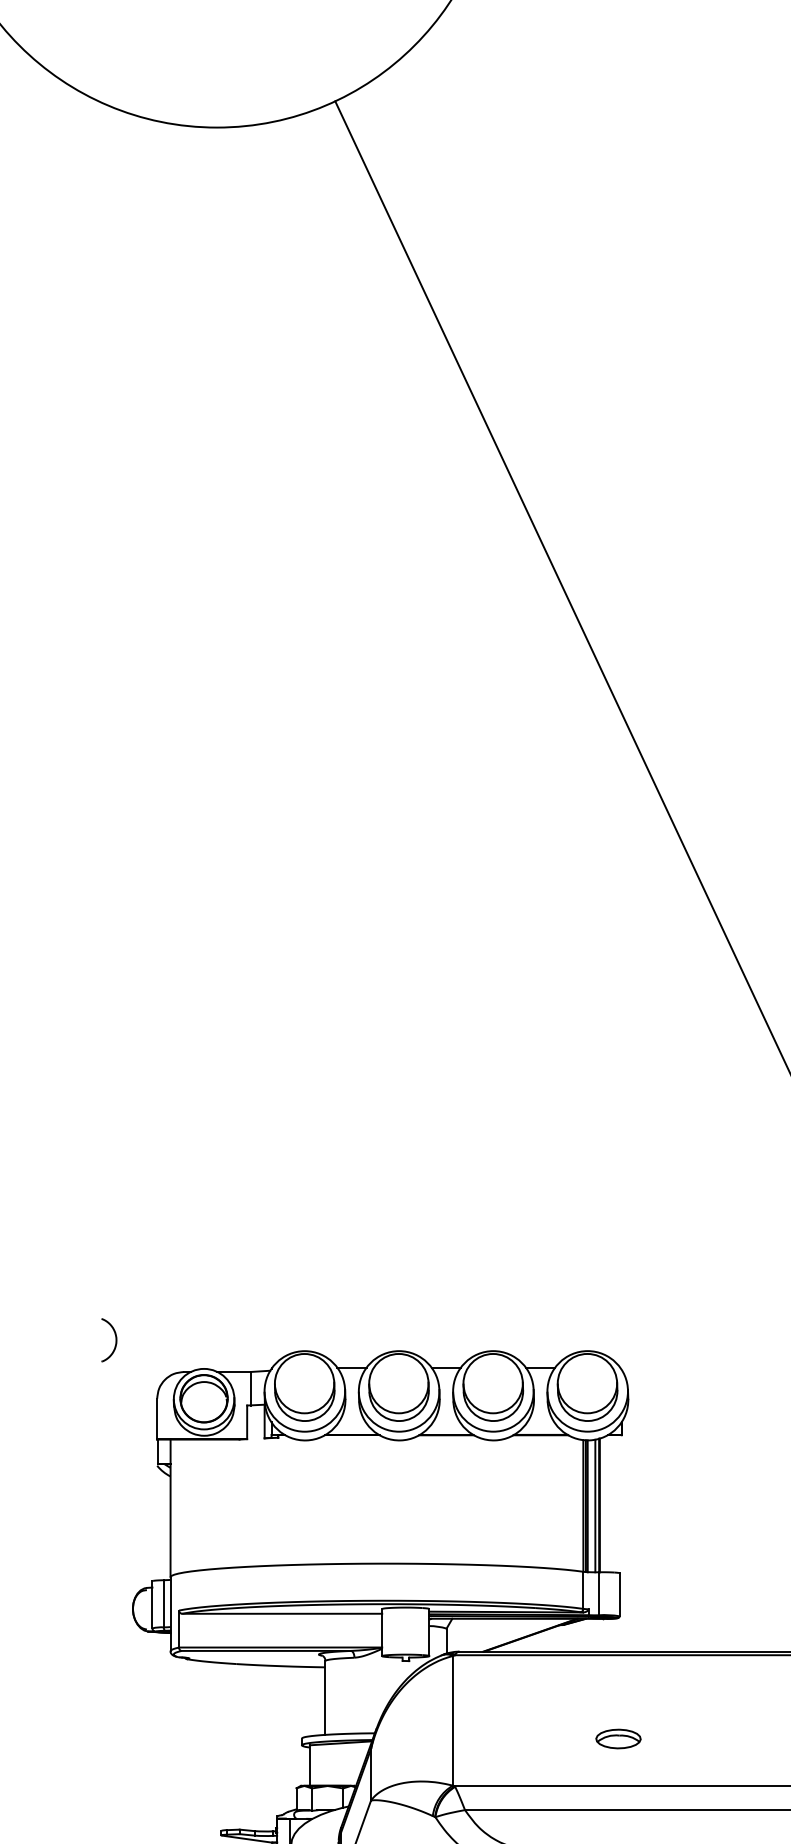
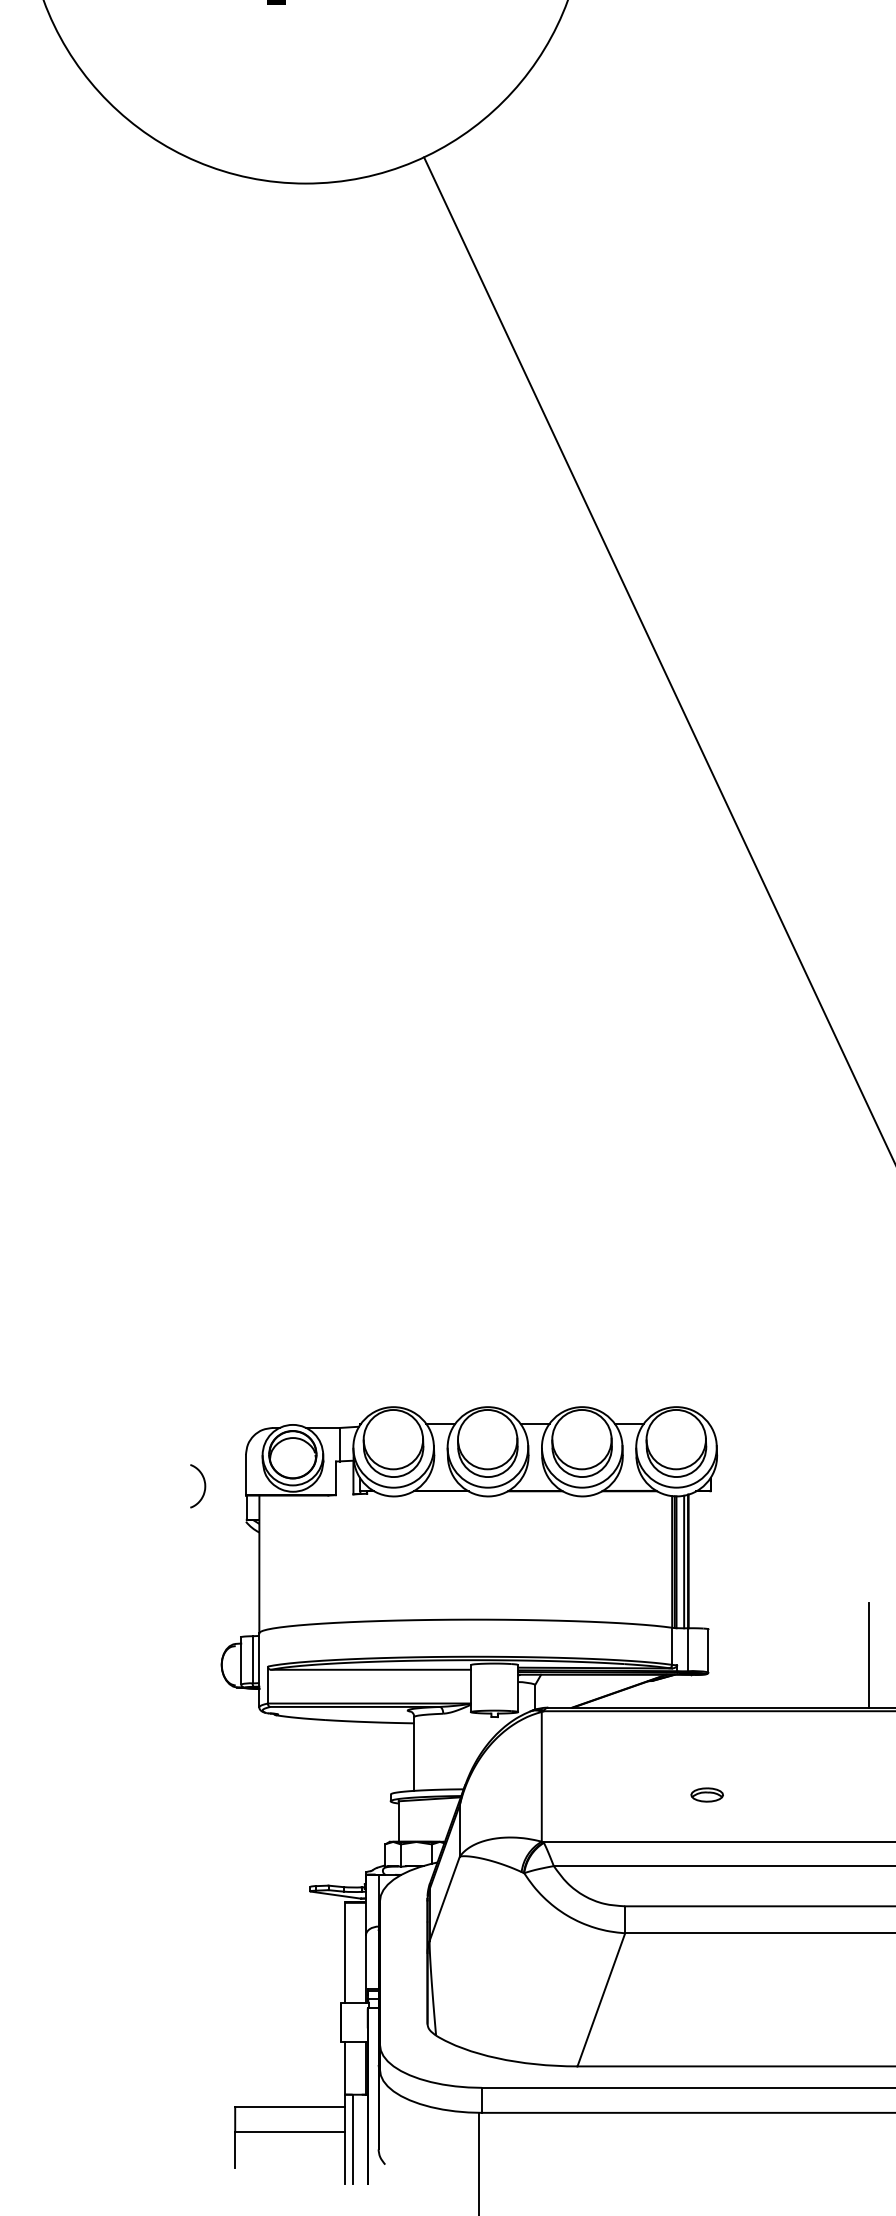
part: (109, 1340) -> (198, 1486), moved
line: (780, 1599) -> (869, 1655), added
part: (617, 1738) -> (706, 1794), size x0.71

